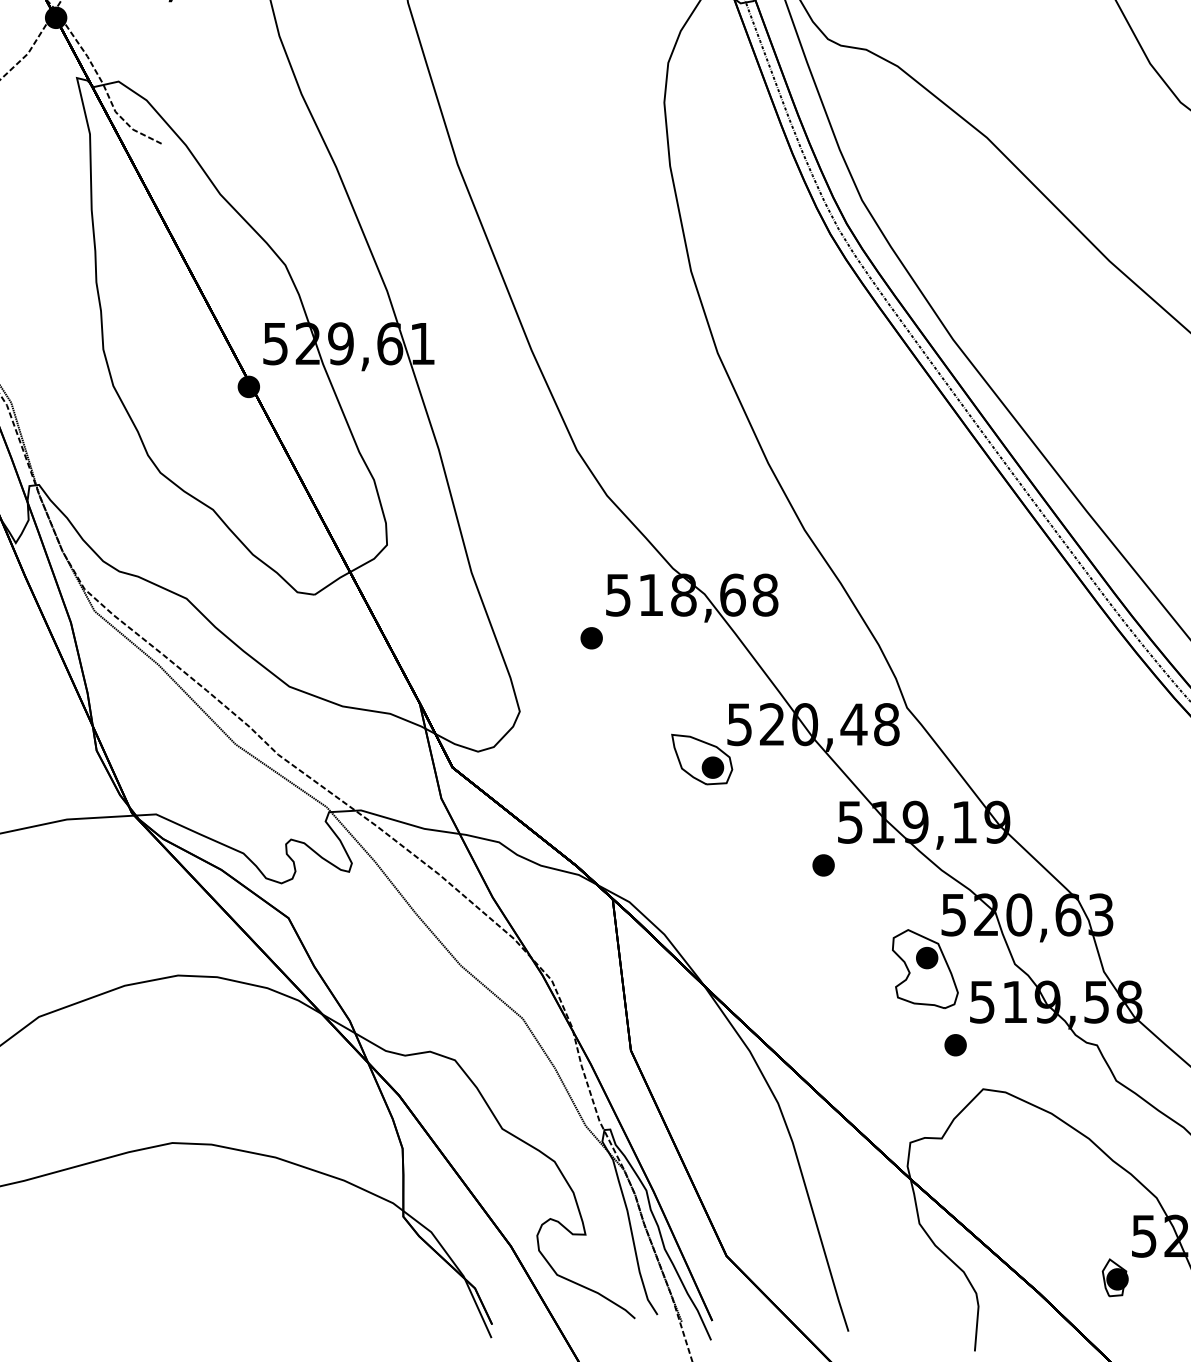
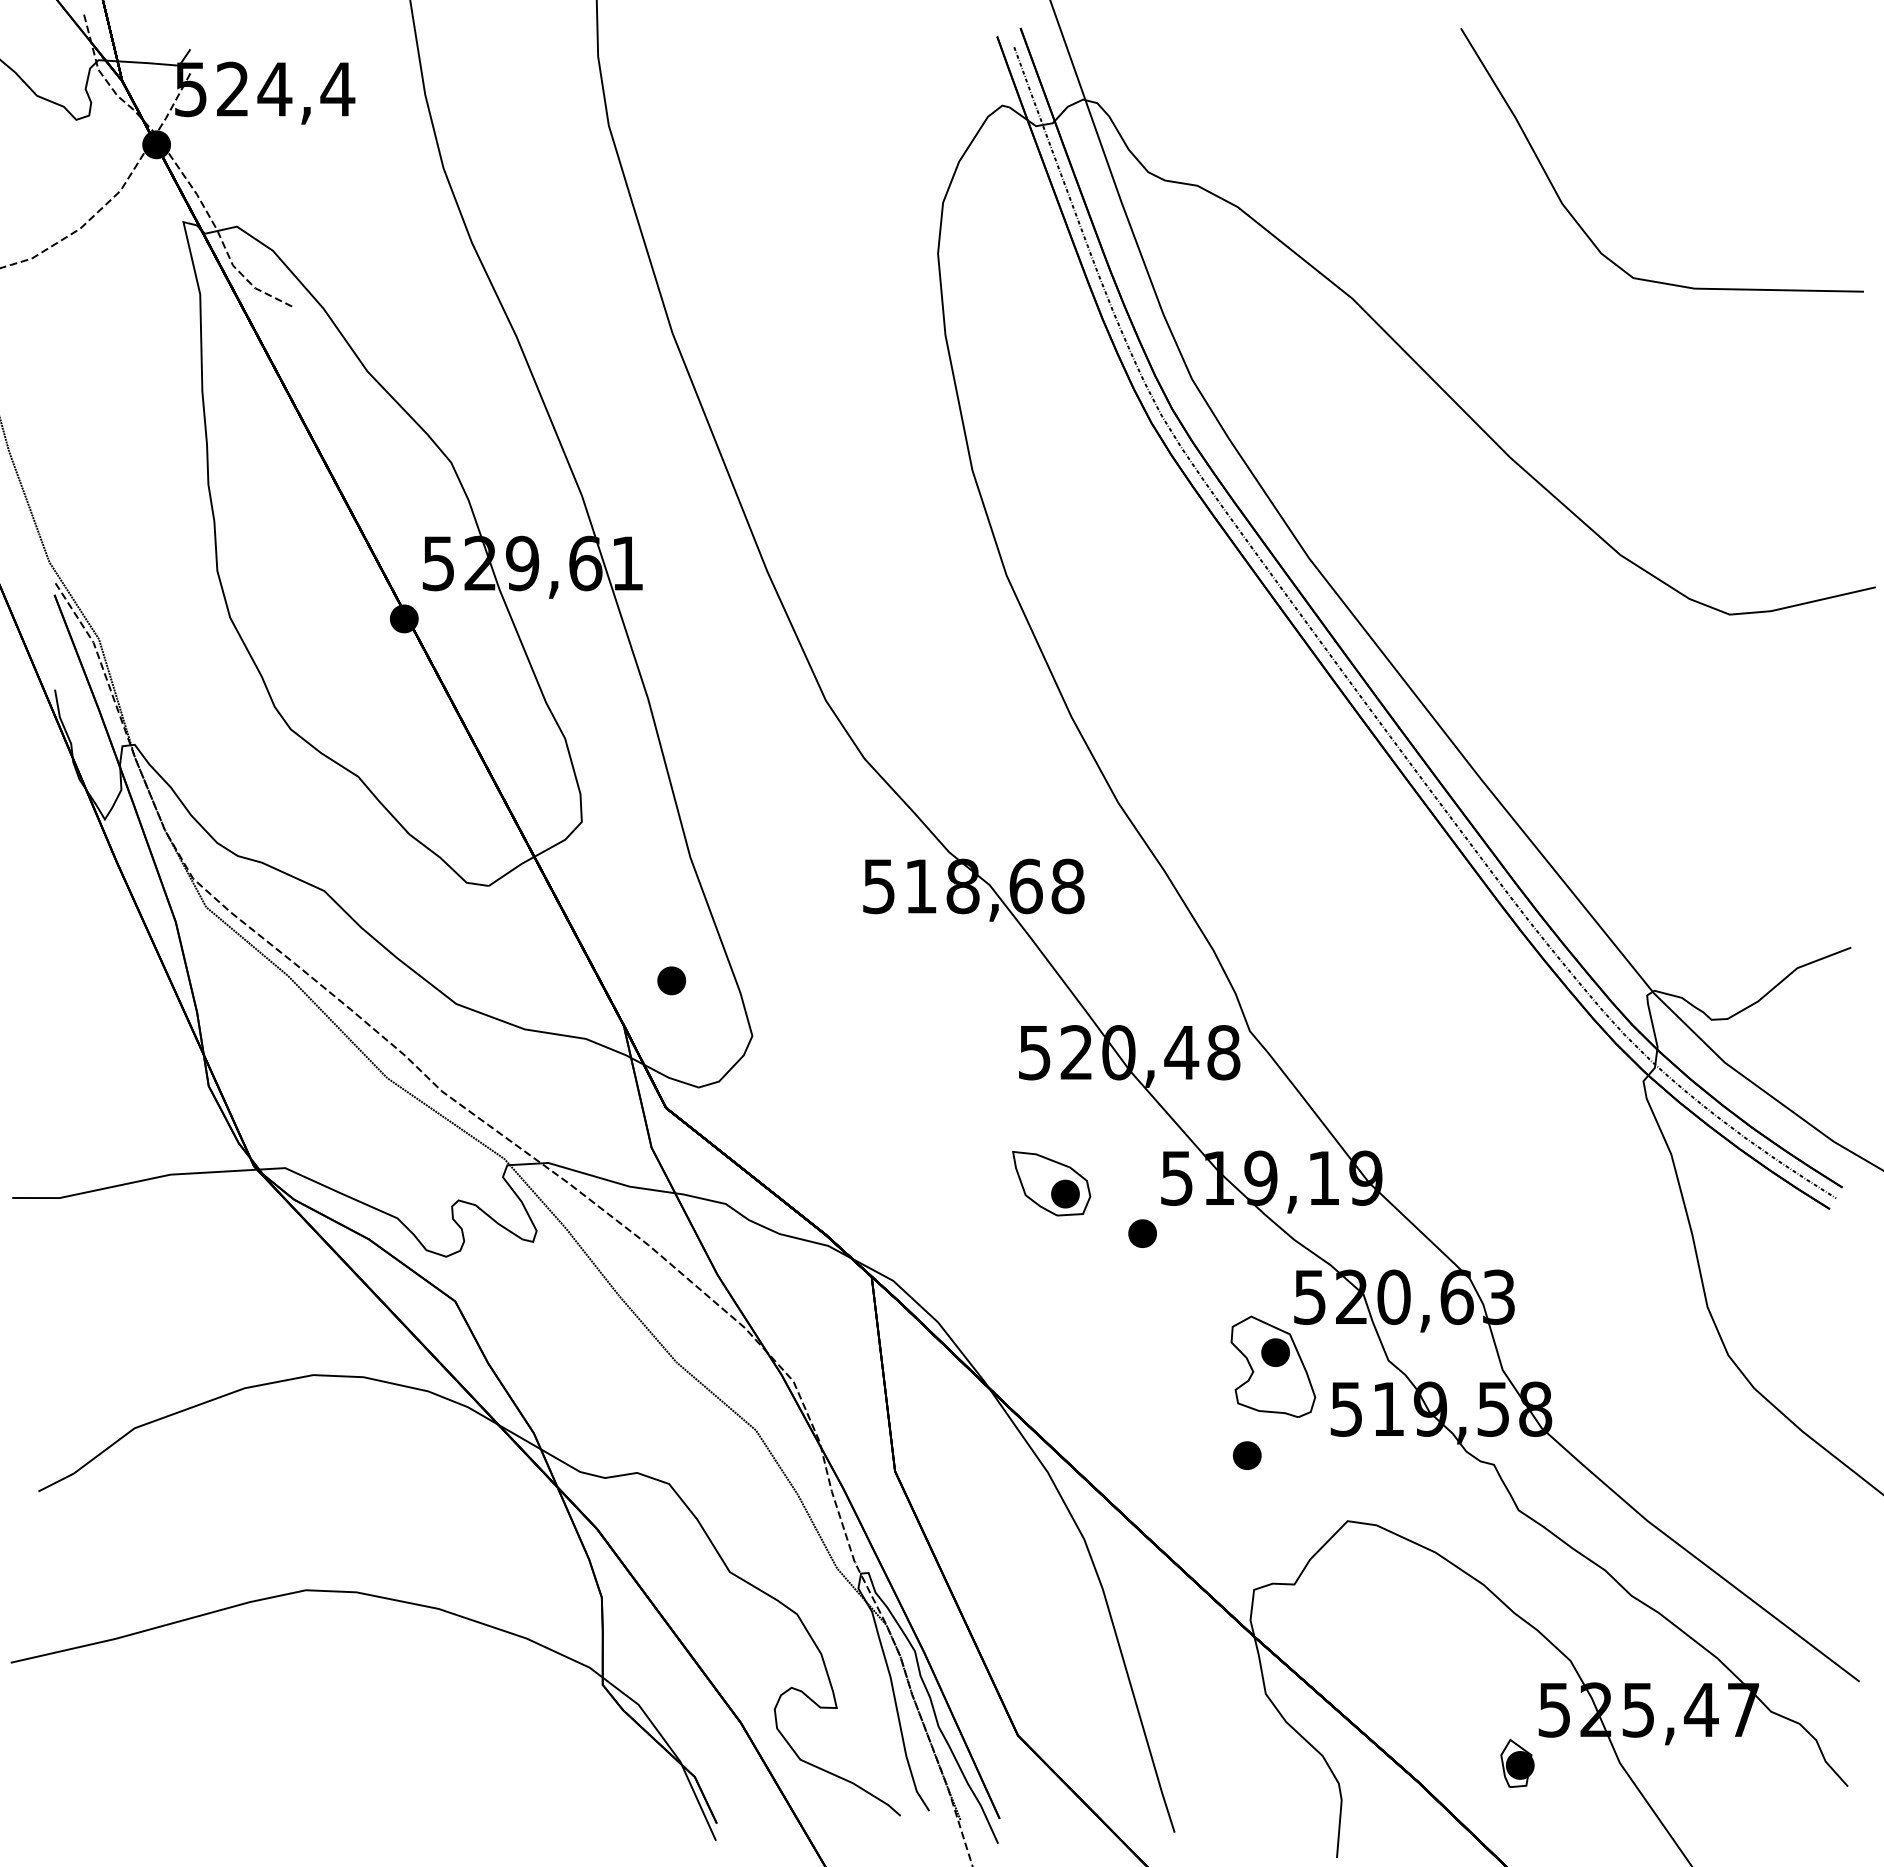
part: (591, 638) -> (671, 980), moved
part: (702, 759) -> (1051, 1183), moved
part: (955, 1045) -> (1247, 1455), moved

